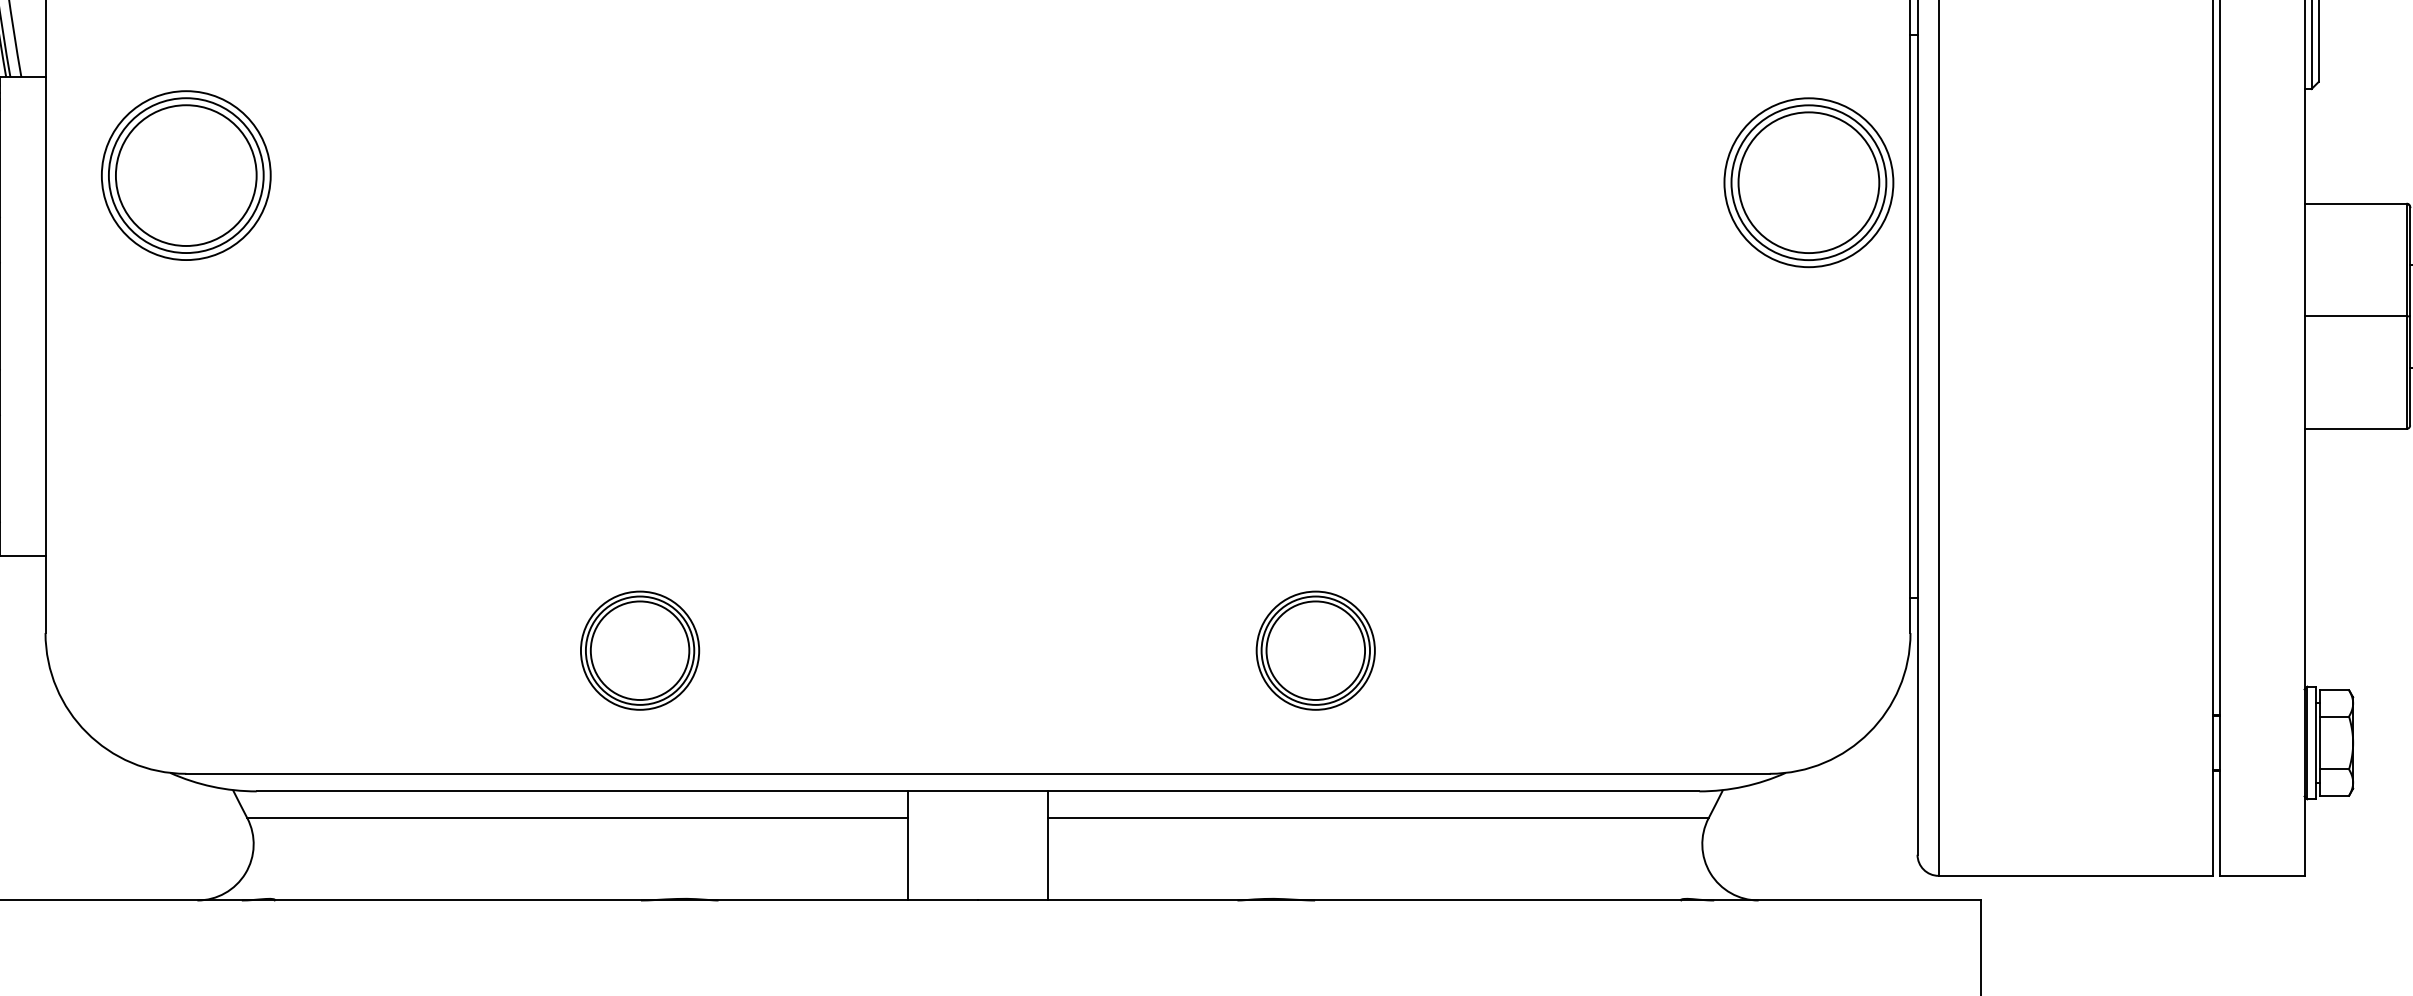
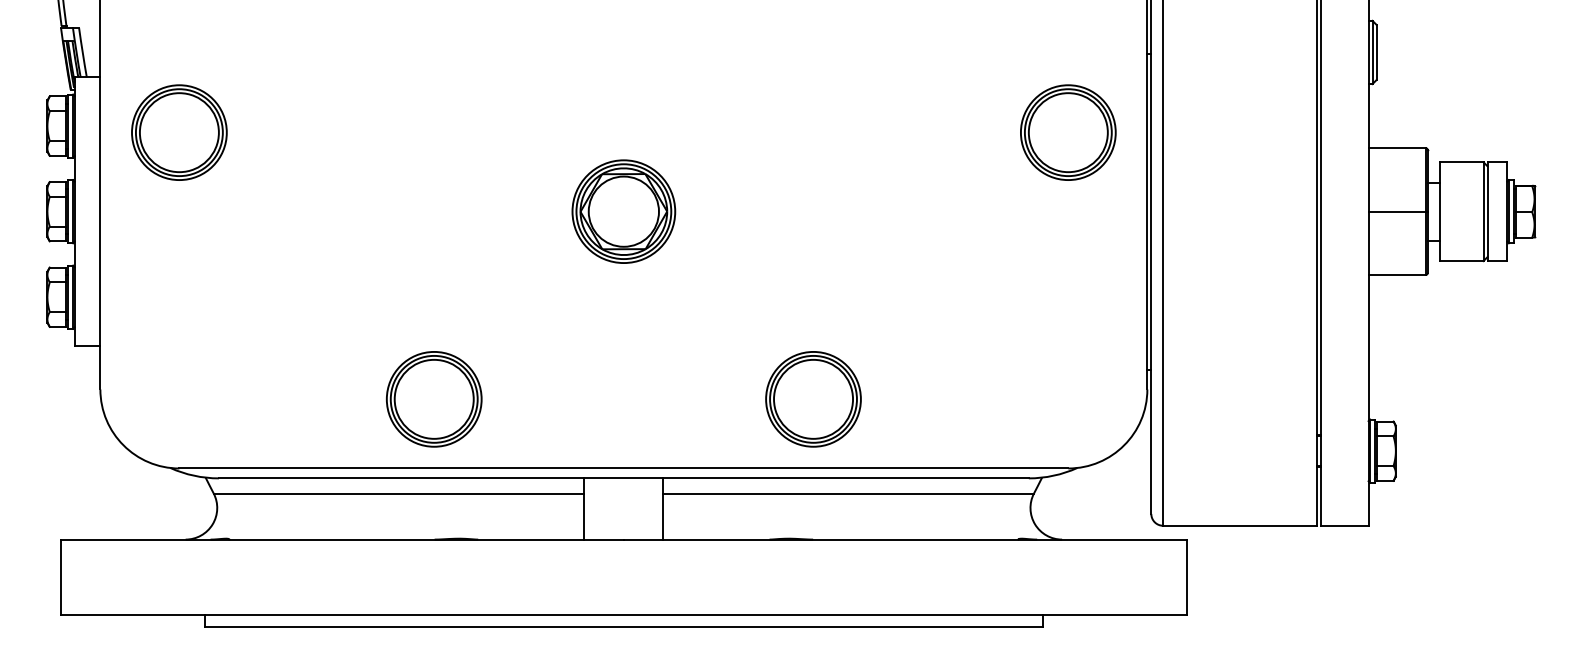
part: (1809, 182) -> (1068, 132), moved
part: (977, 316) -> (623, 211), added
part: (638, 650) -> (433, 399), size x1.43
part: (1315, 650) -> (813, 399), size x1.43

